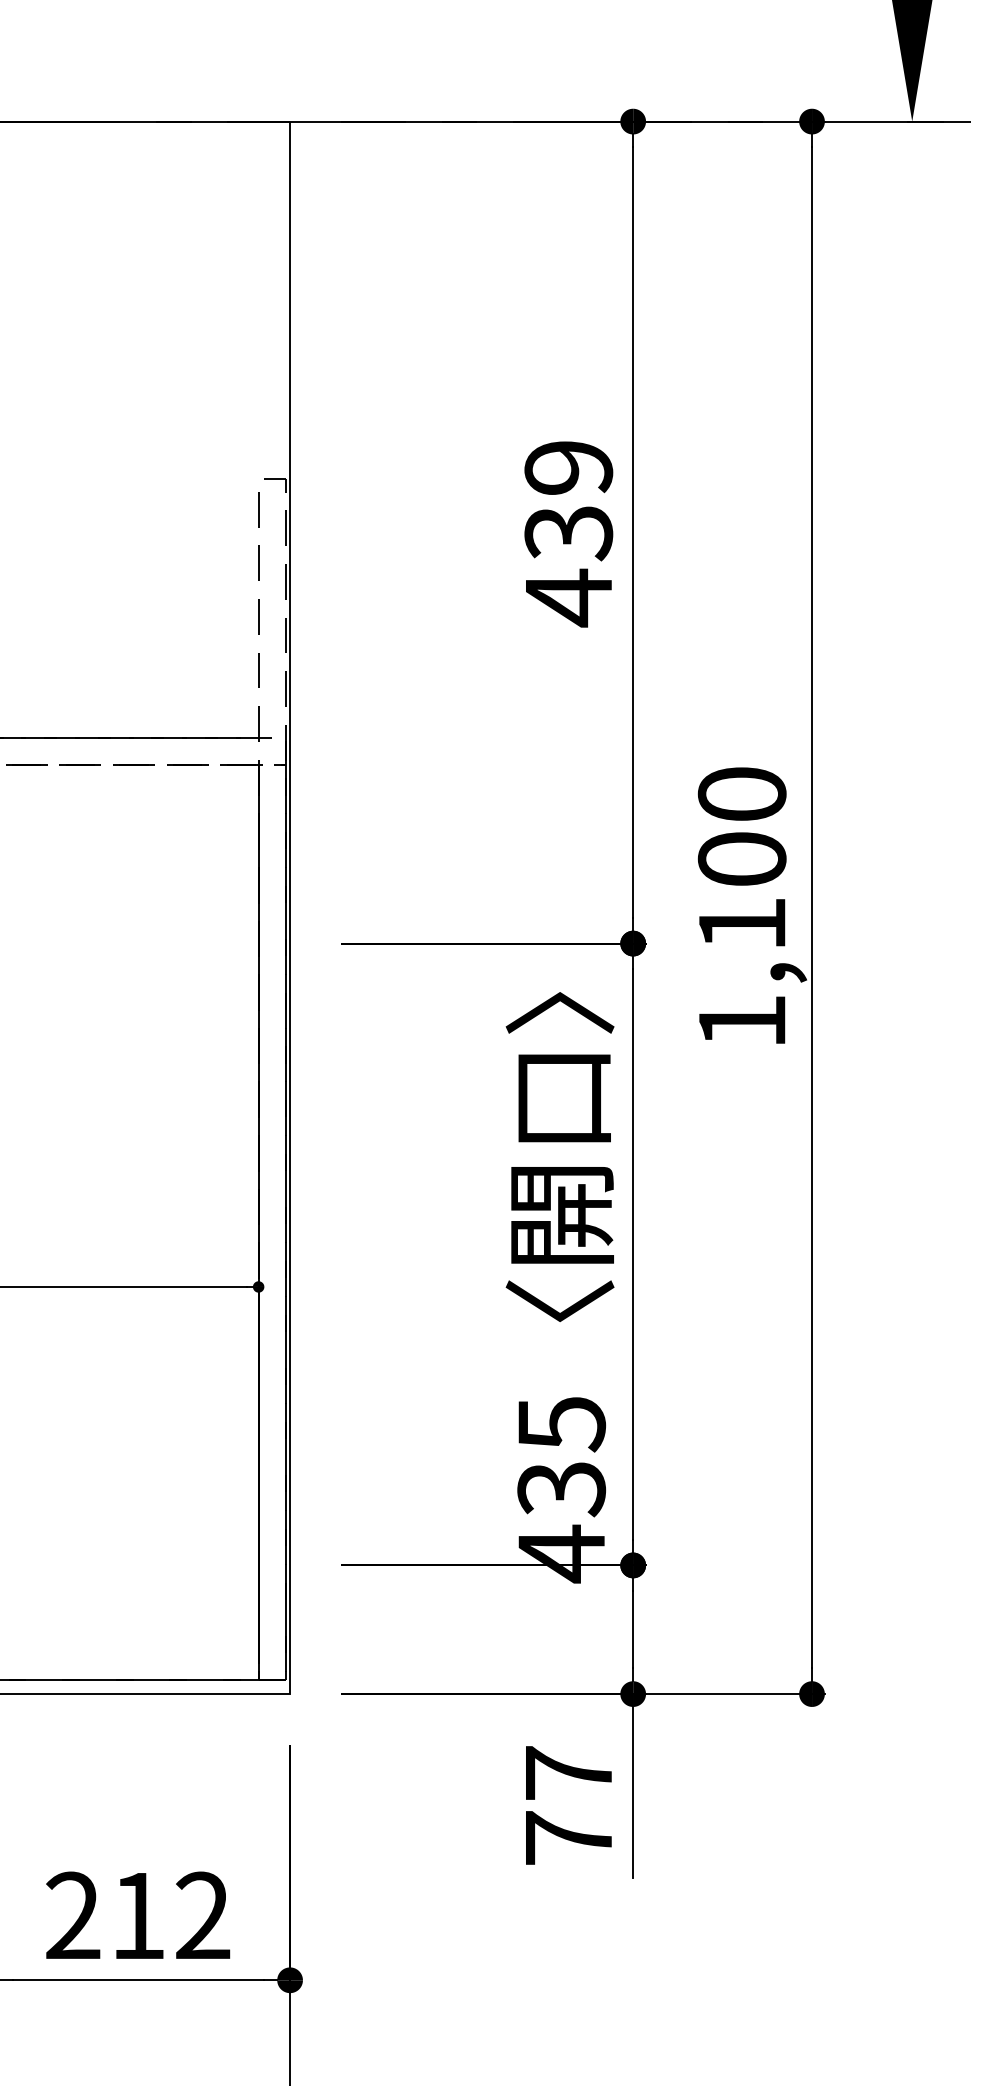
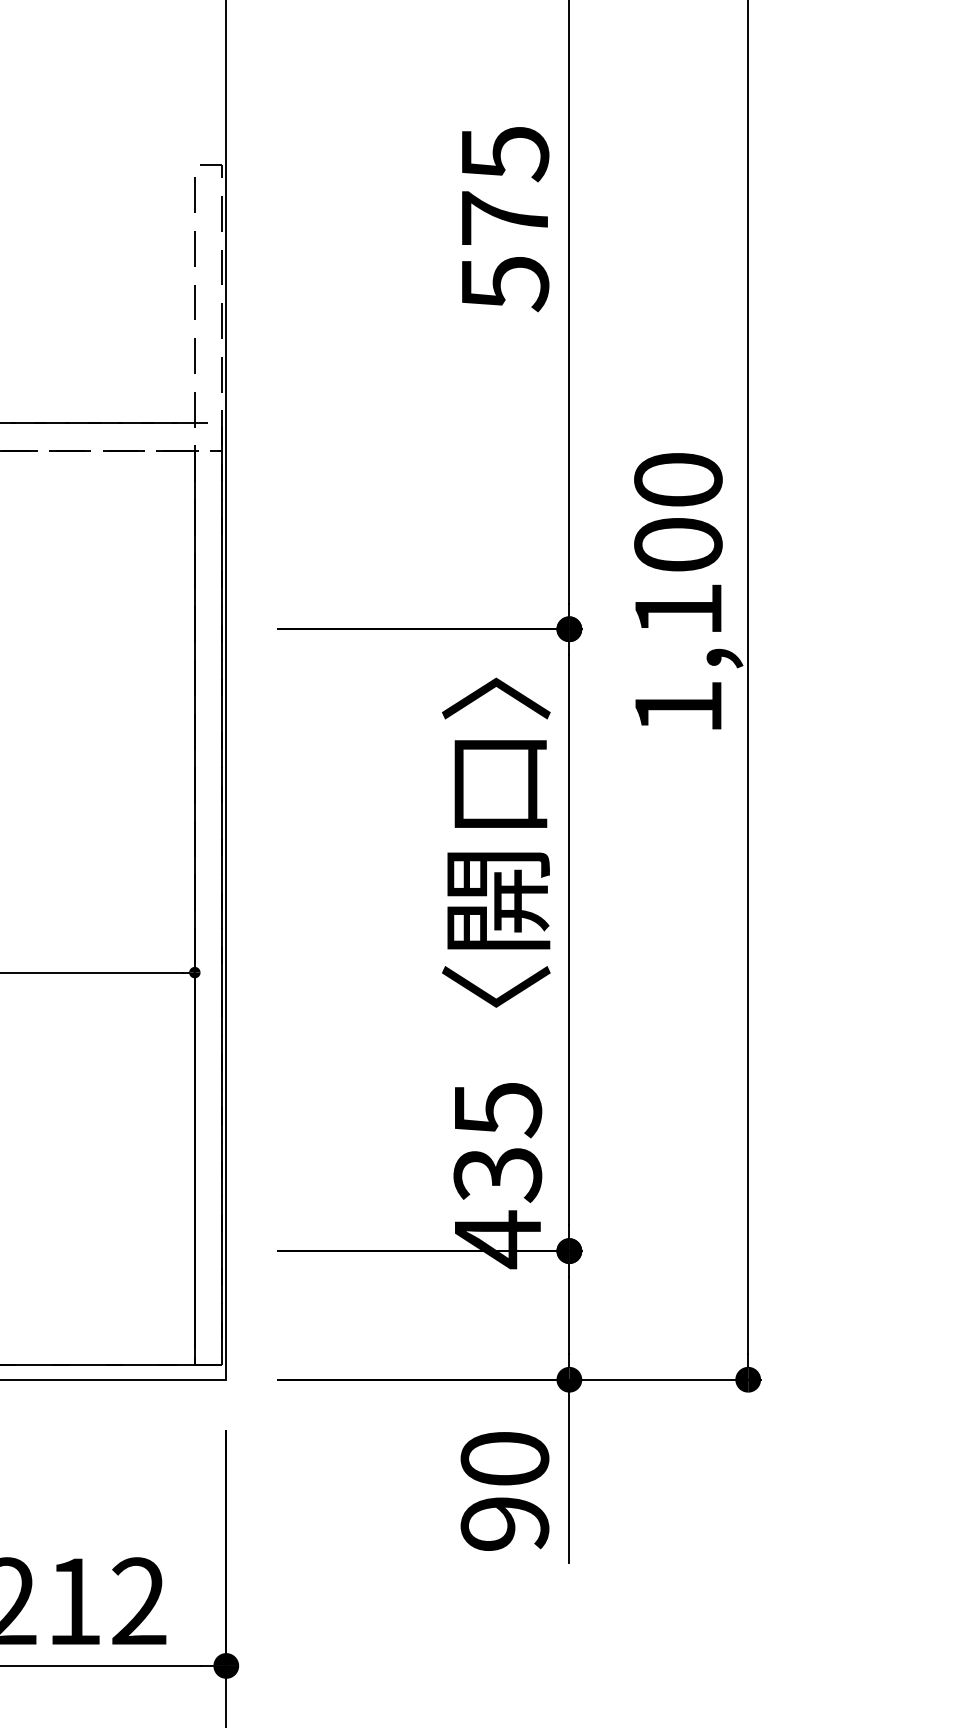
text: (568, 534) -> (504, 220), 439 -> 575
text: (568, 1805) -> (504, 1491), 77 -> 90

